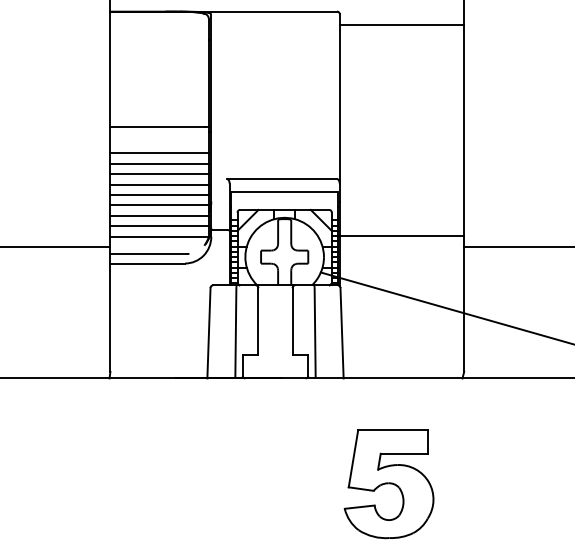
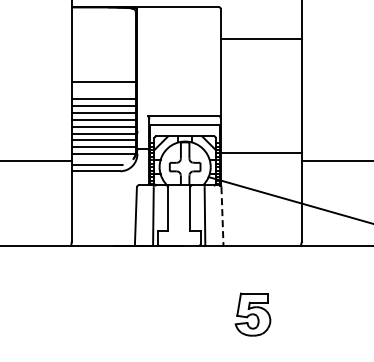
line: (400, 24) -> (260, 38), moved
line: (342, 334) -> (222, 217), solid -> dashed
part: (388, 483) -> (252, 314), size x0.6

